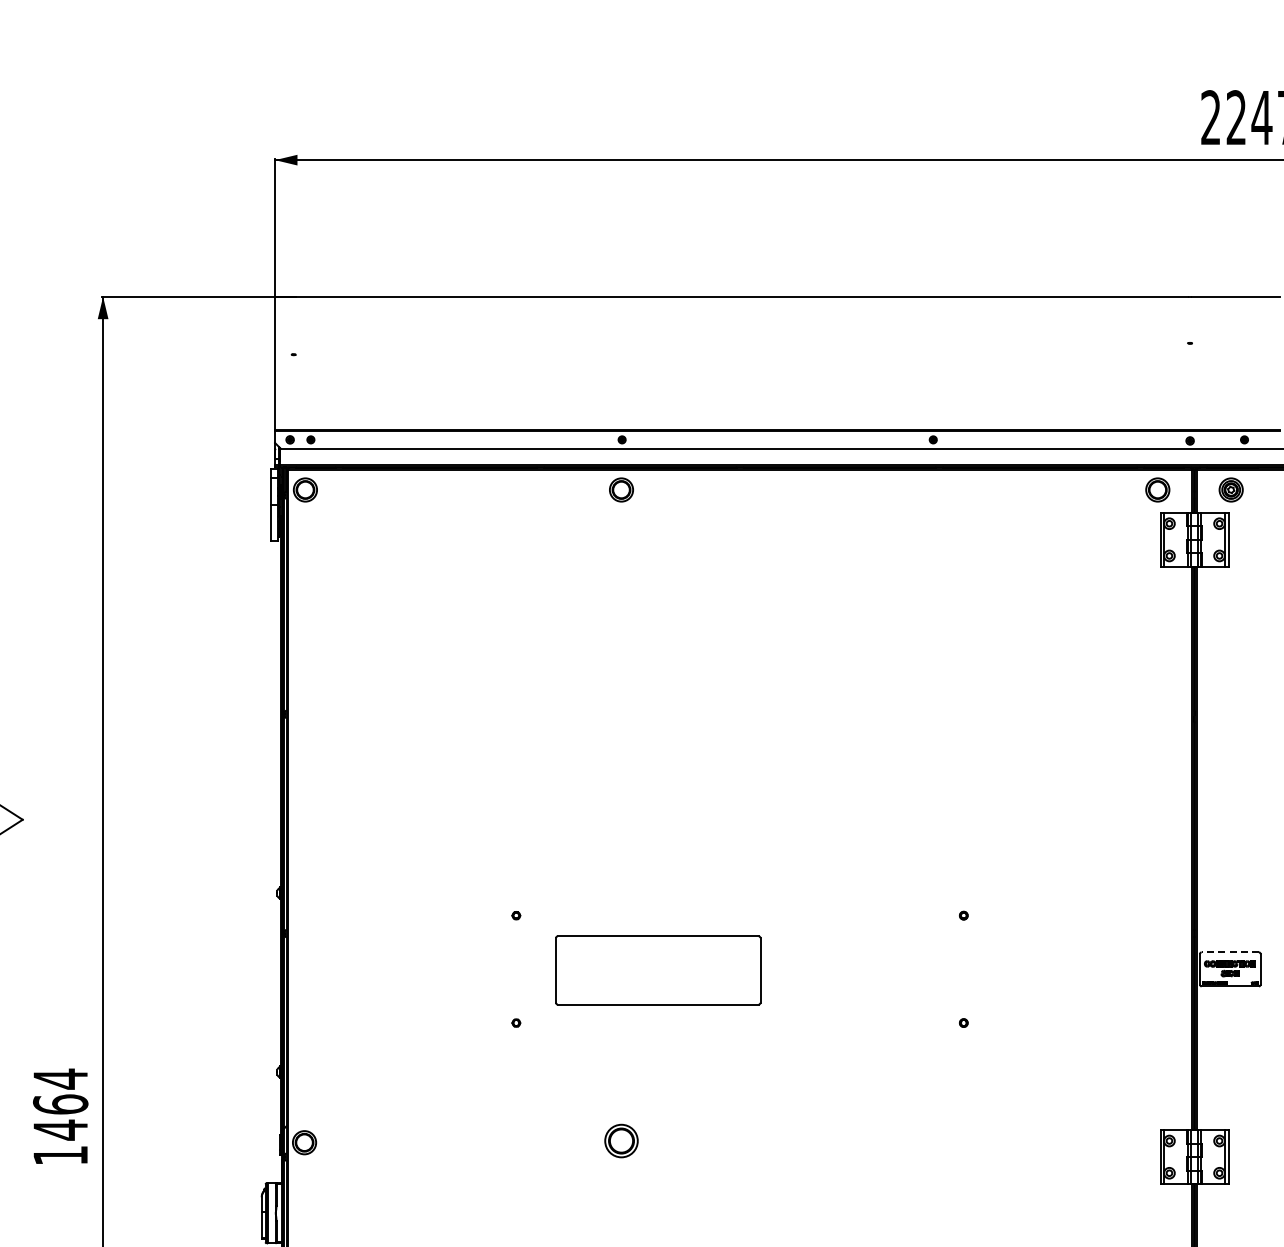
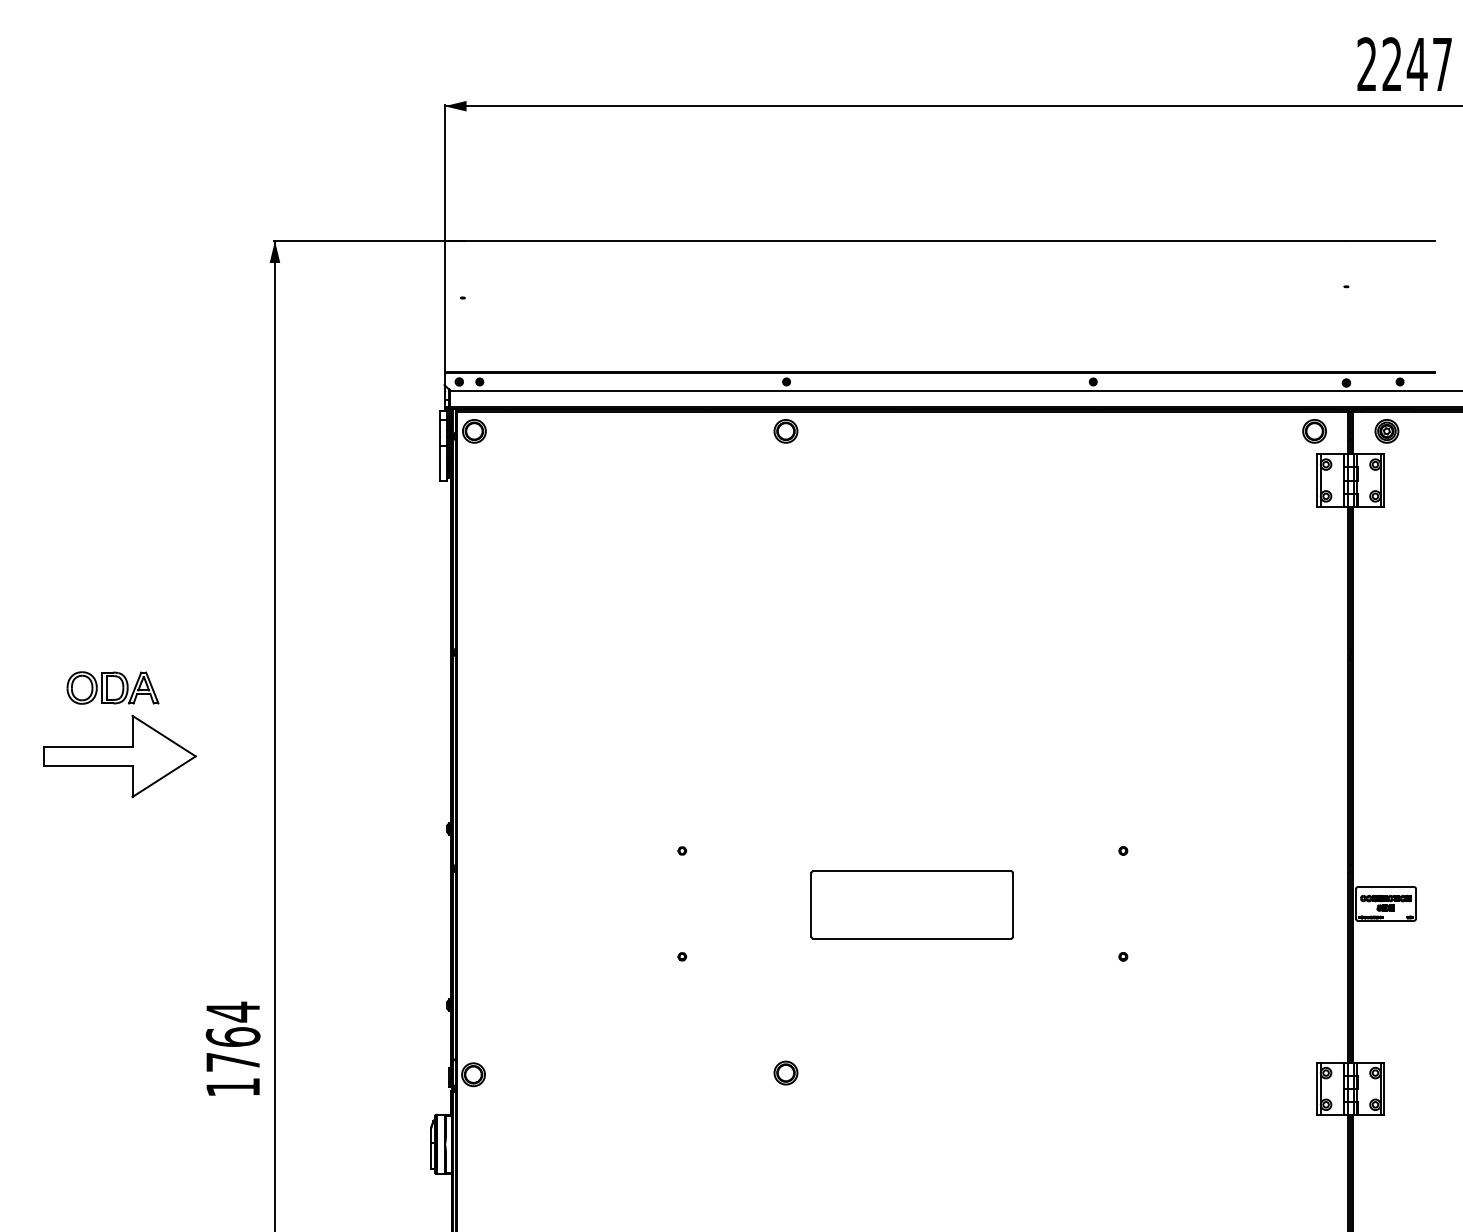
line: (1229, 952) -> (1385, 887), dashed -> solid
part: (657, 969) -> (911, 904), moved
text: (60, 1130) -> (232, 1062), 1464 -> 1764
part: (621, 1140) -> (785, 1072), size x0.71

